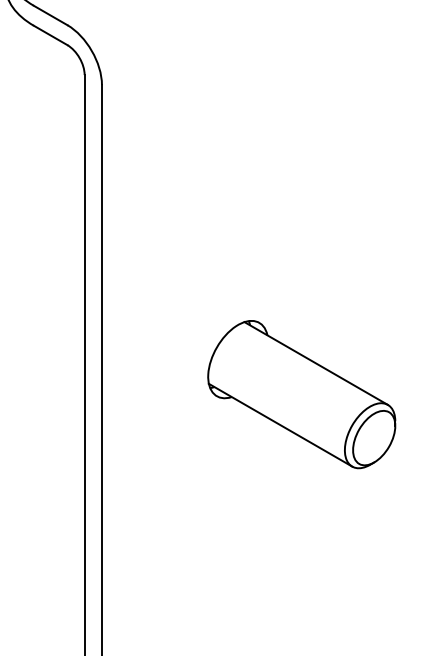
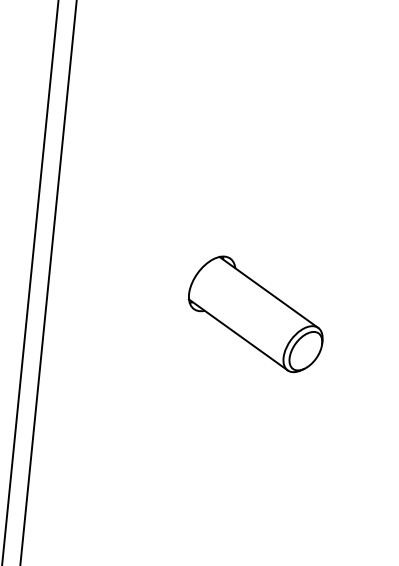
part: (301, 394) -> (255, 313), size x0.7

